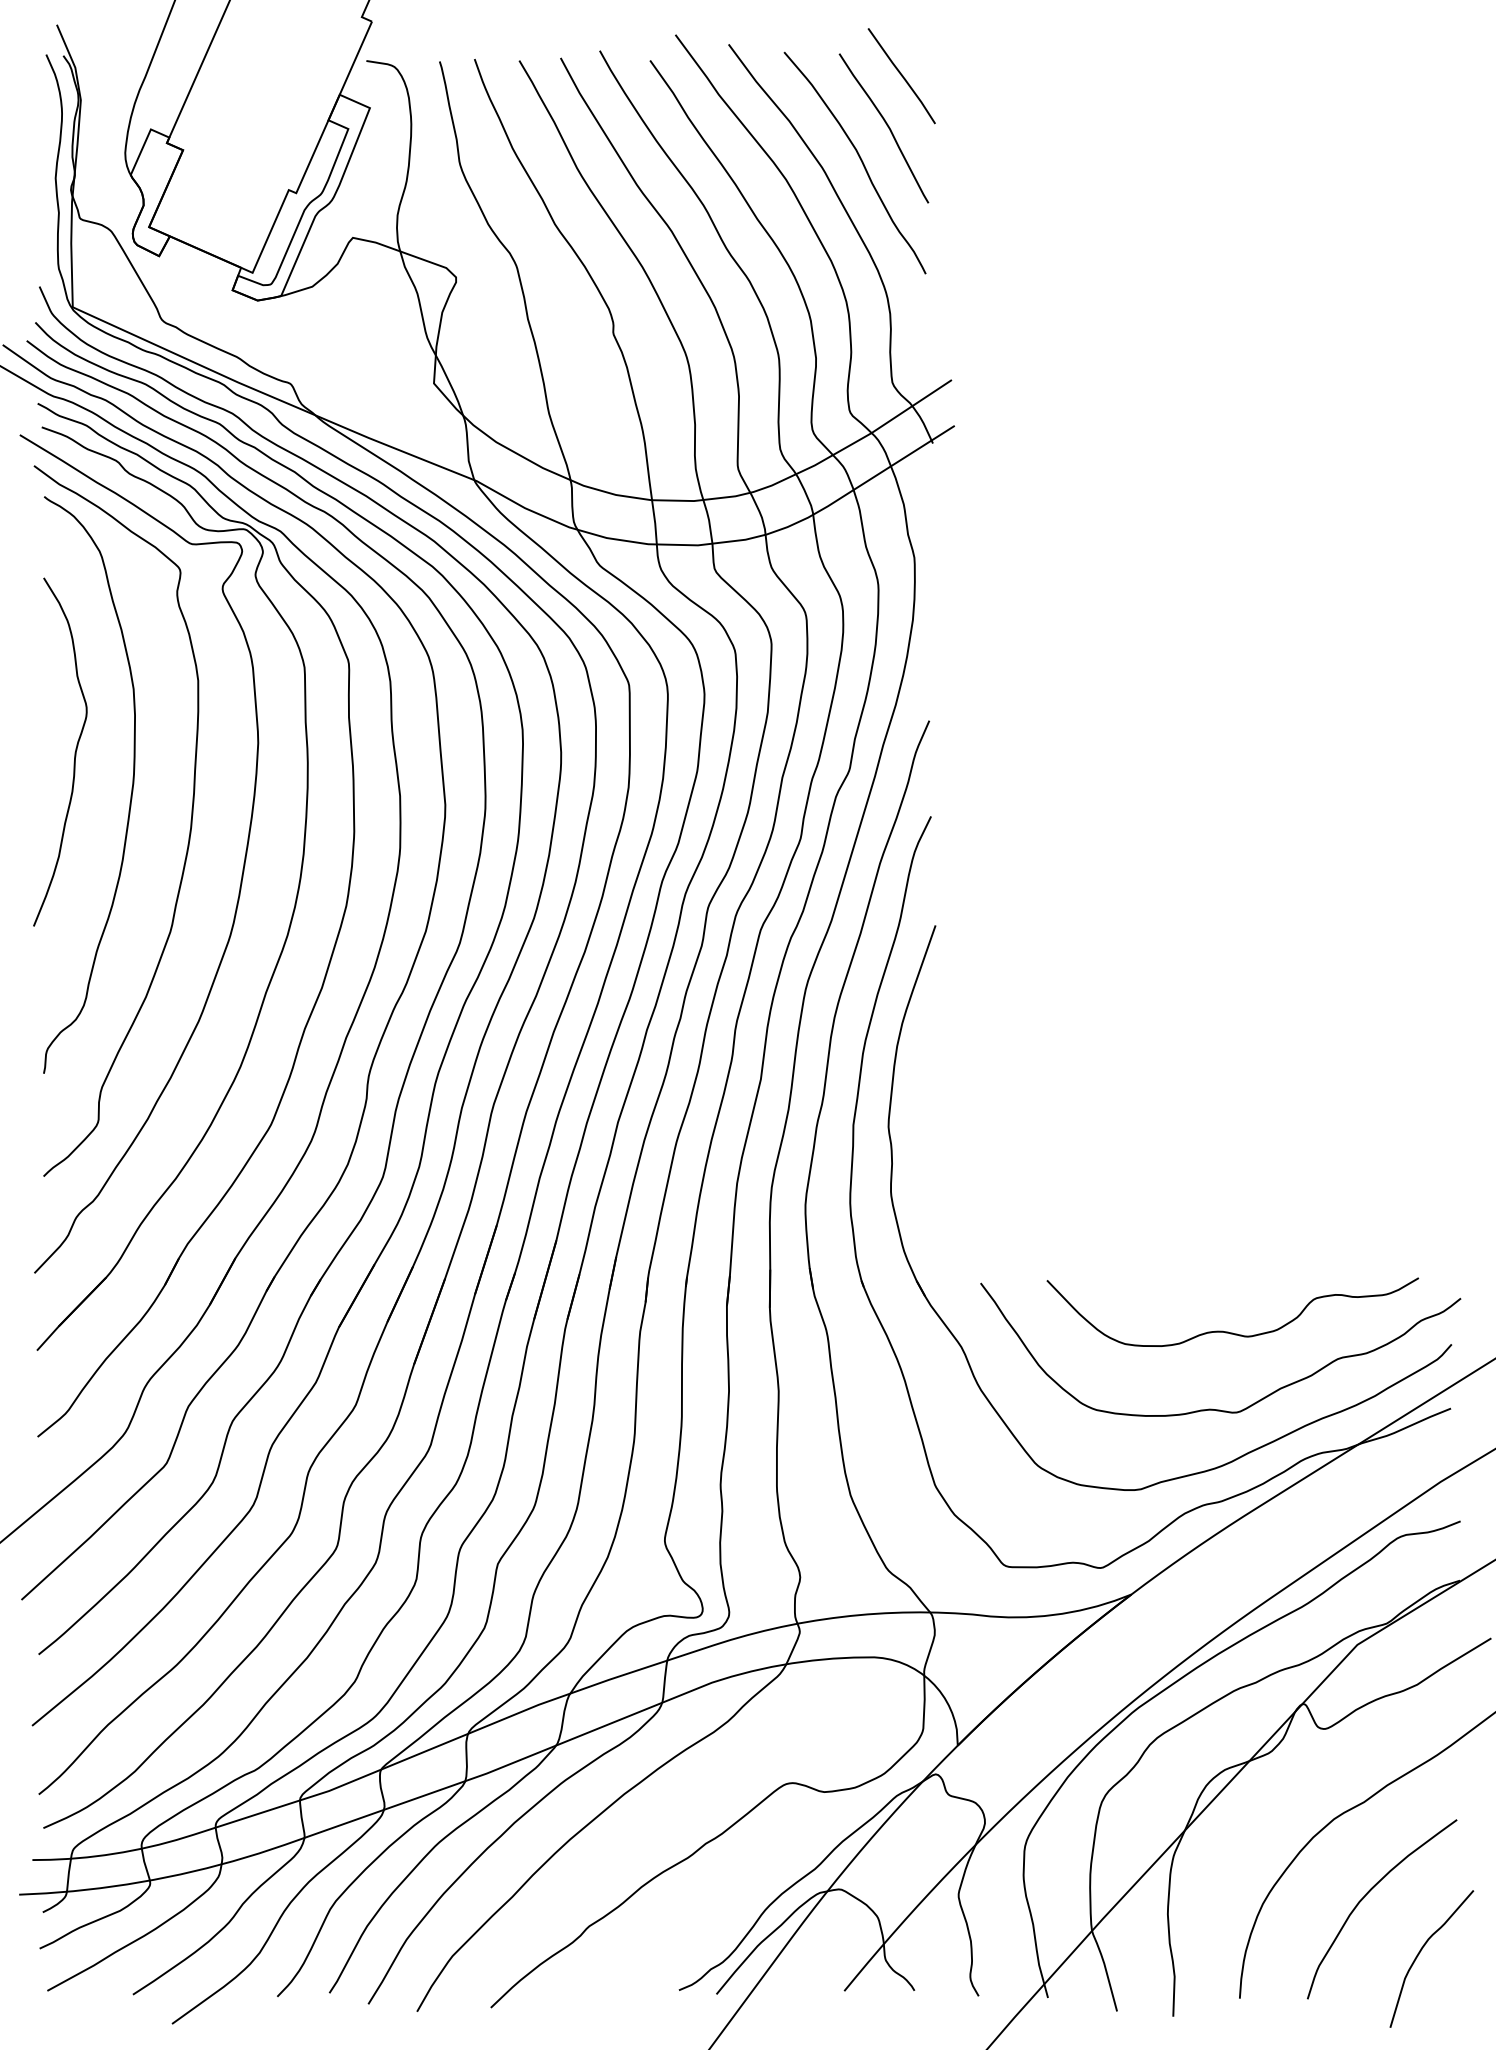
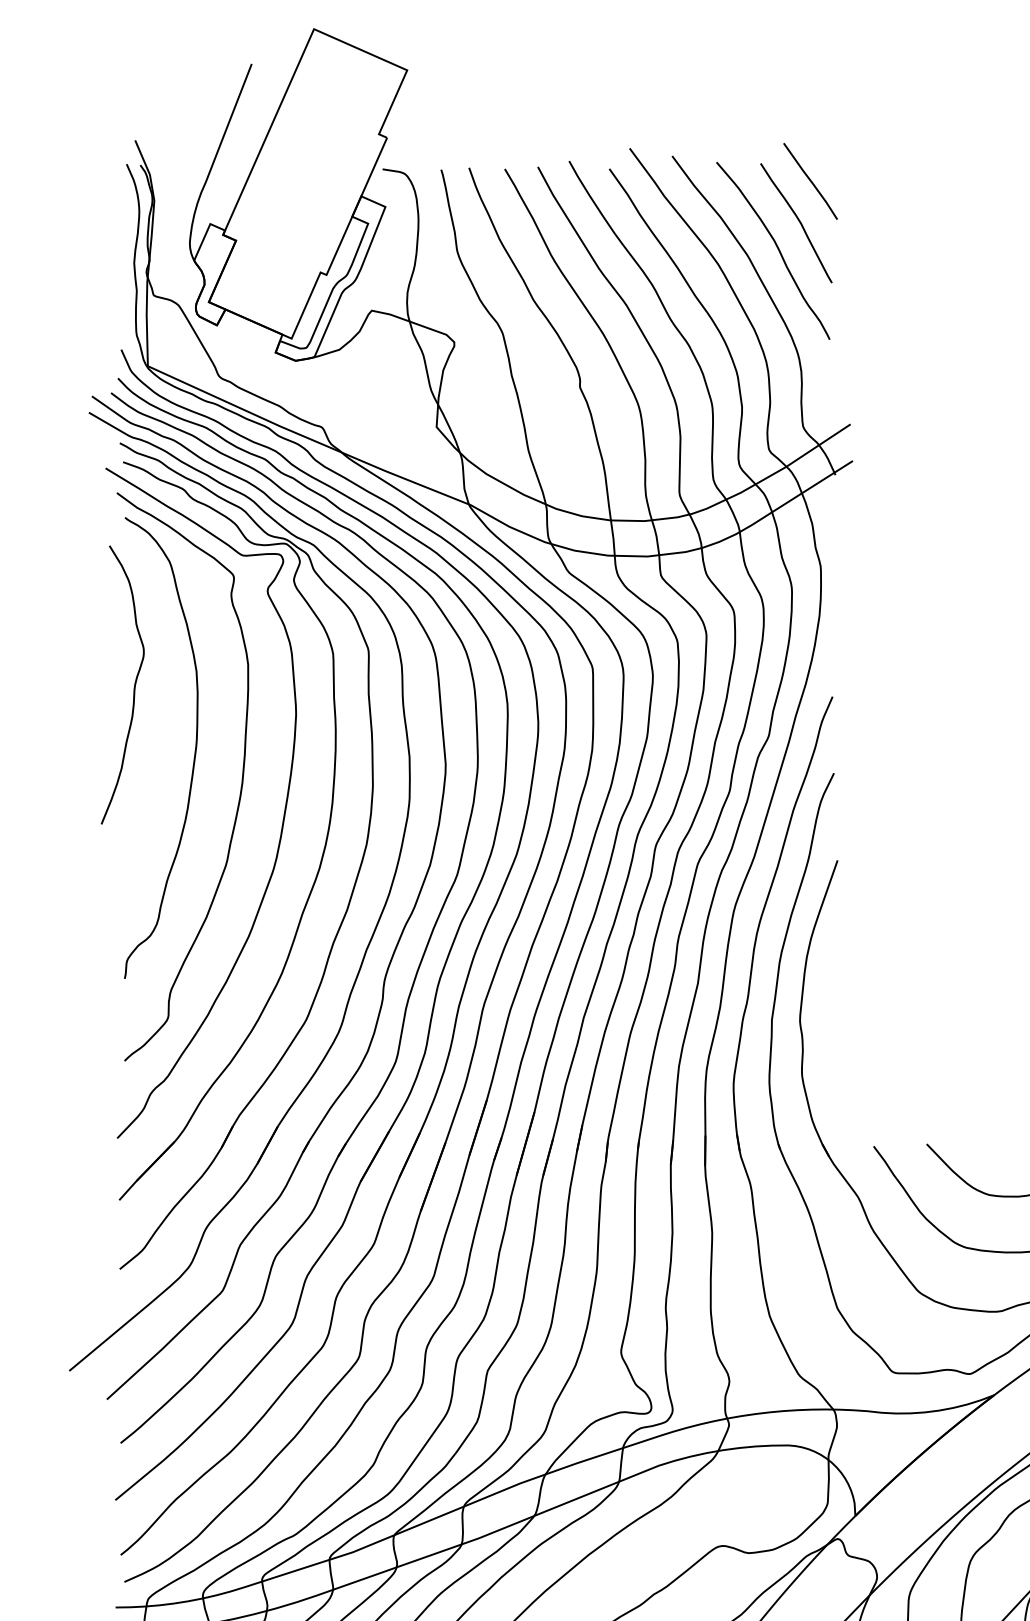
curve: (74, 752) -> (134, 685), moved

